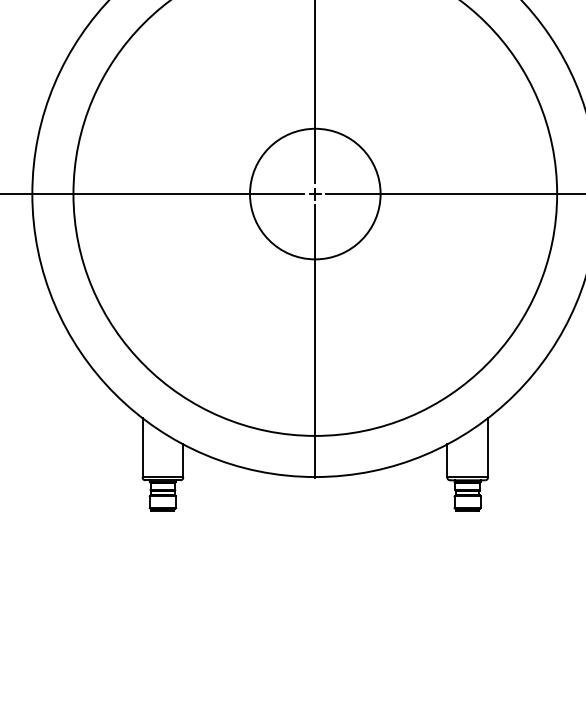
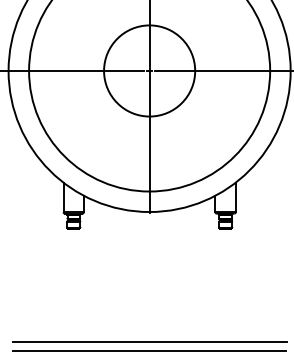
circle: (315, 193) -> (149, 70), size x1.4

